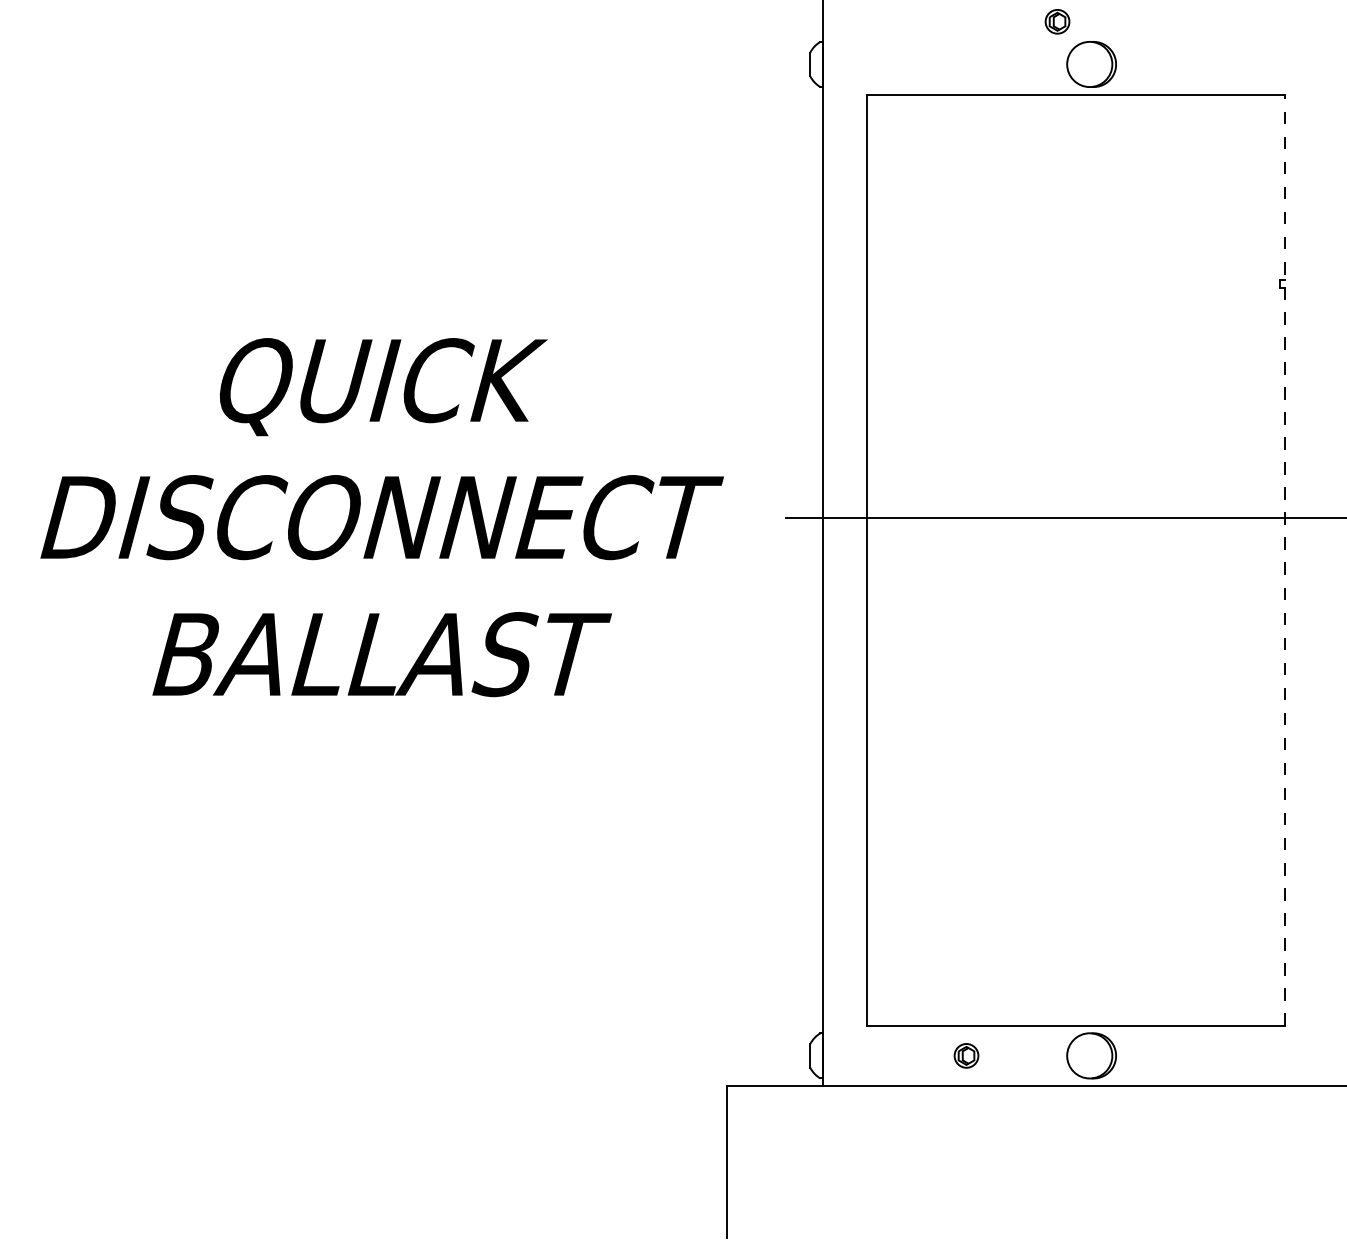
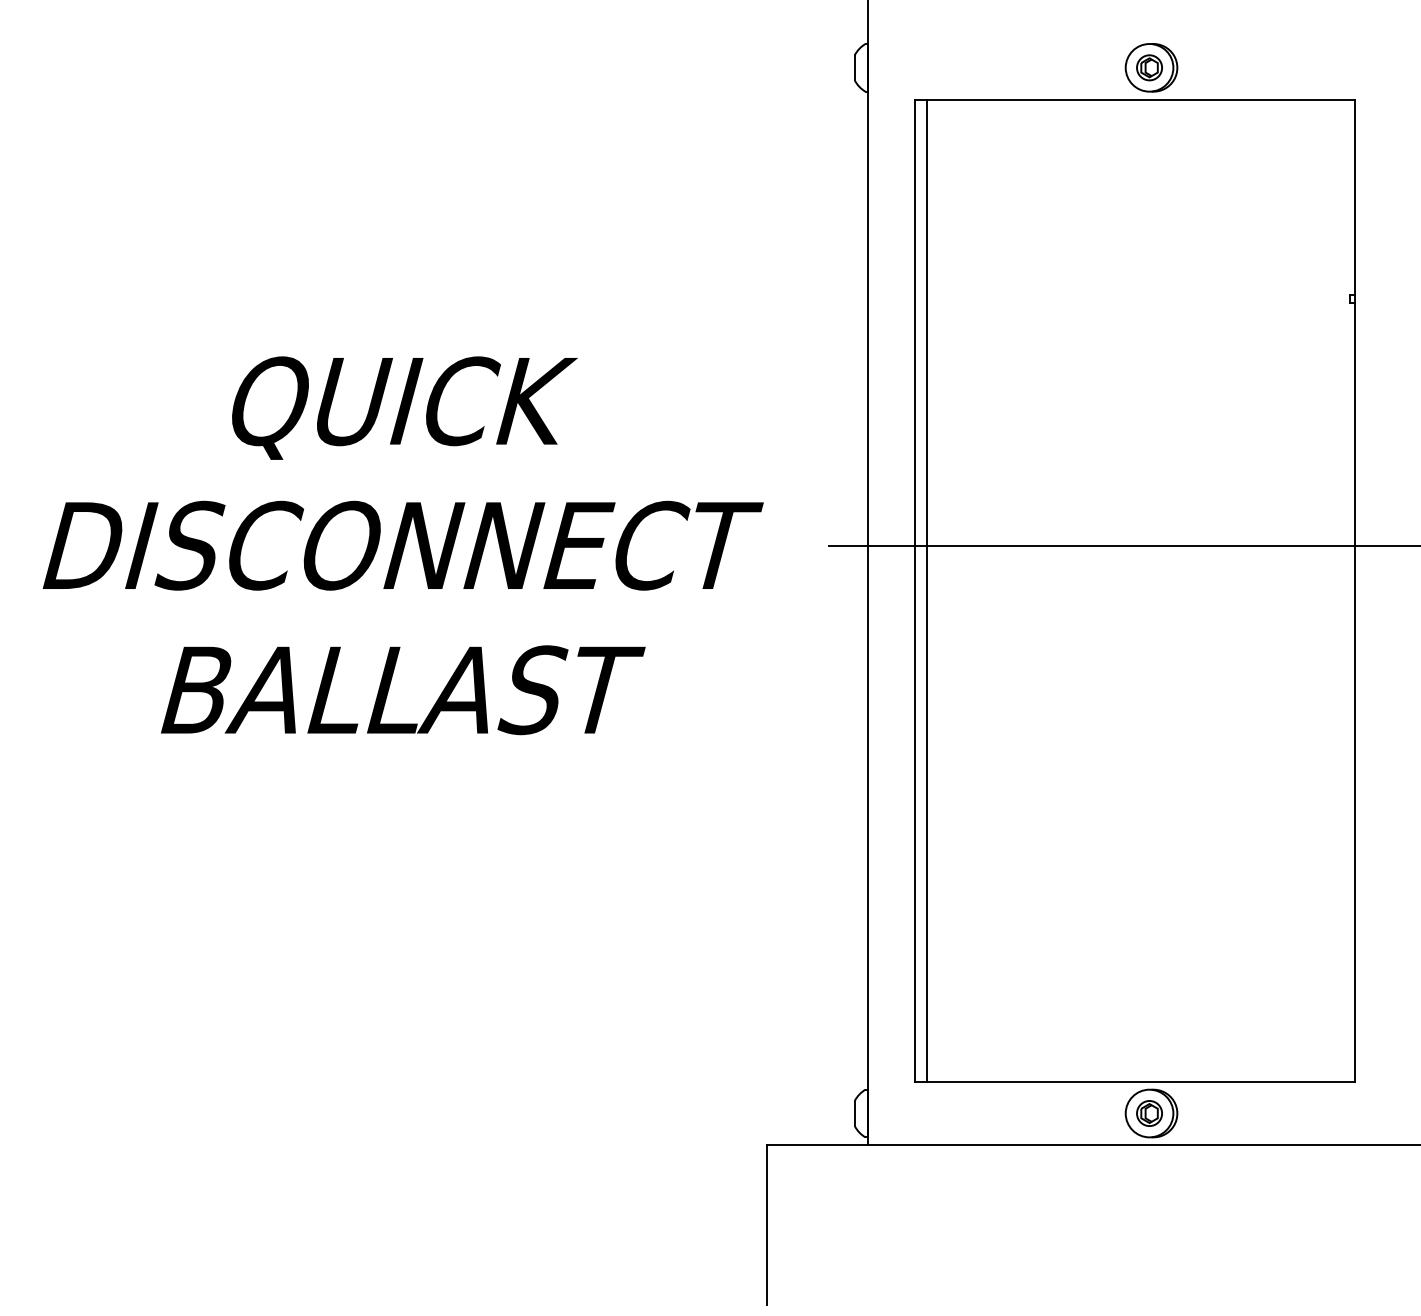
part: (1057, 21) -> (1149, 67), moved
line: (878, 560) -> (926, 590), added
line: (1285, 560) -> (1355, 590), dashed -> solid
part: (966, 1055) -> (1149, 1113), moved

